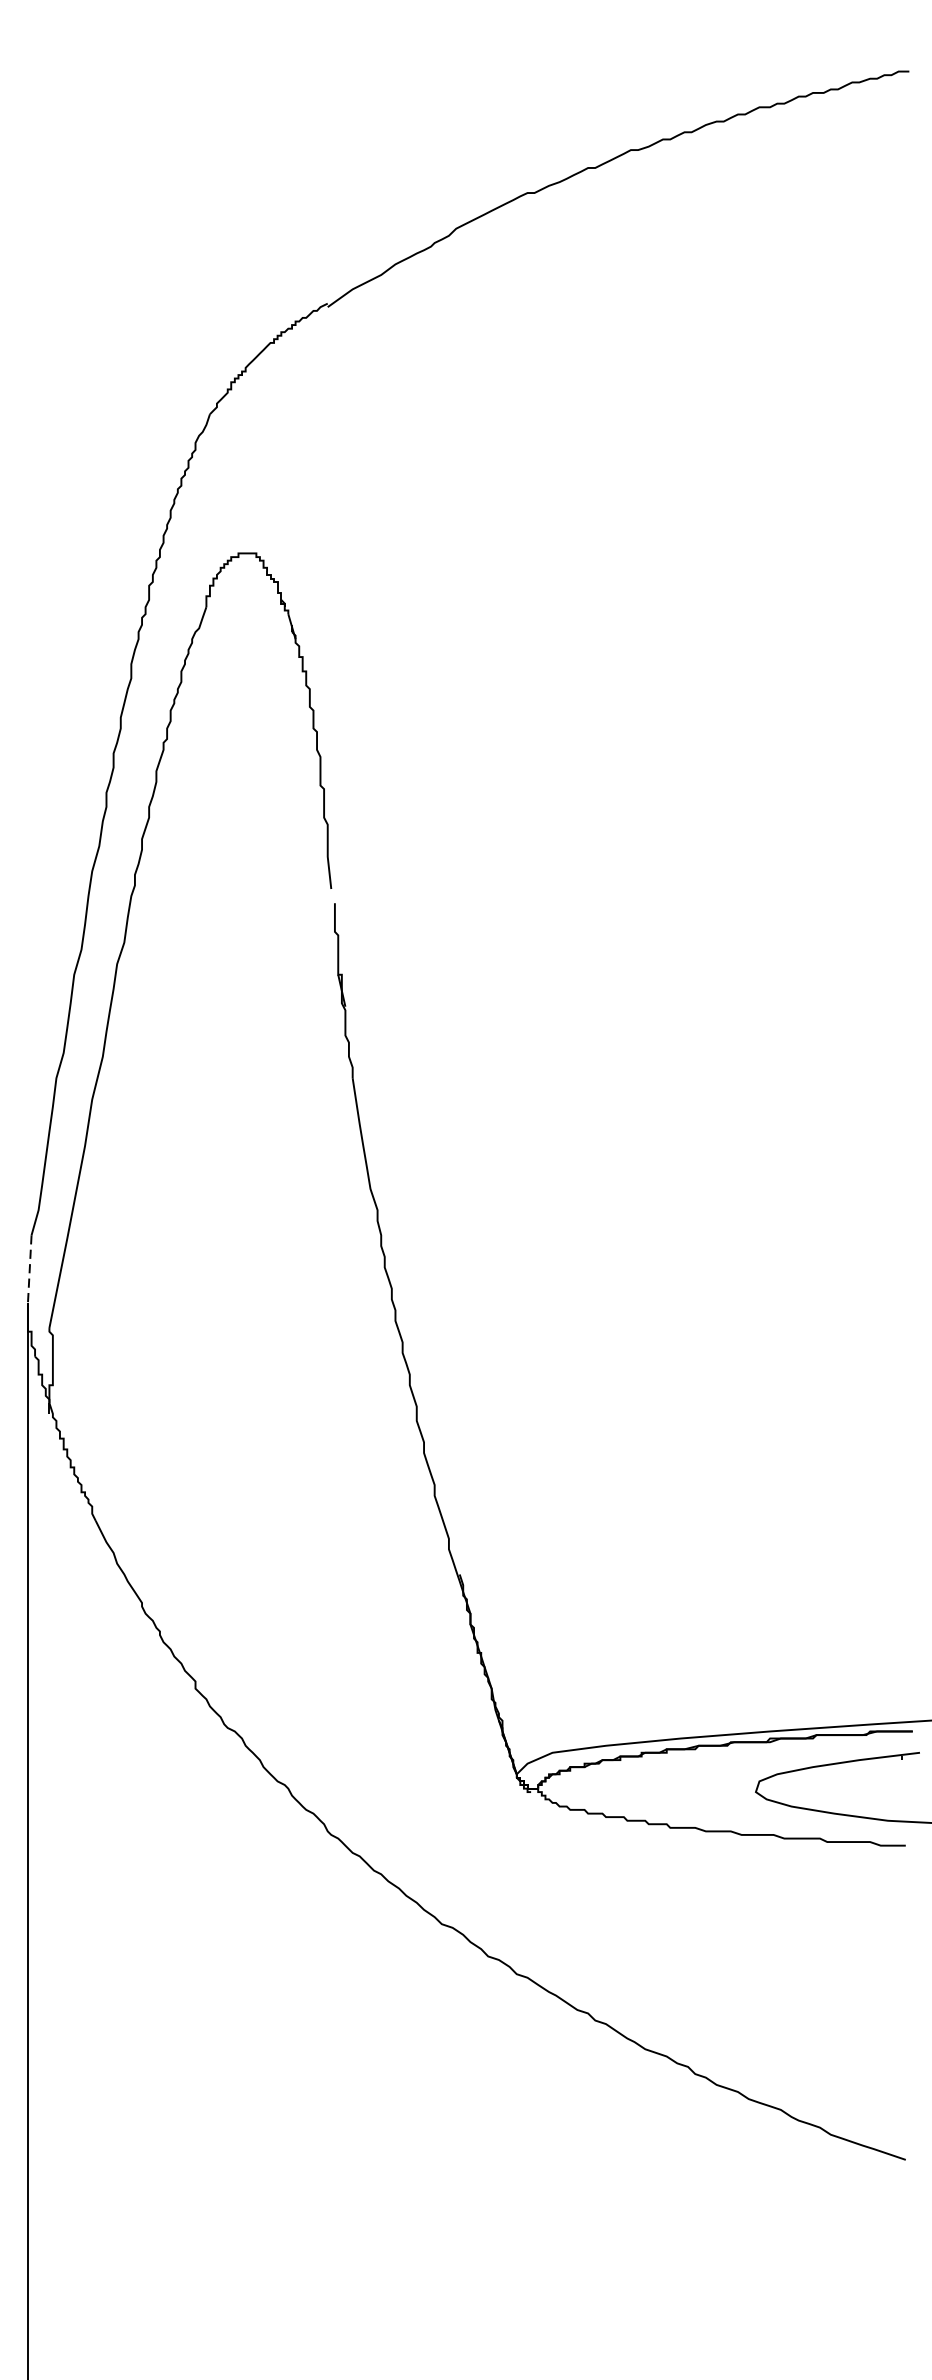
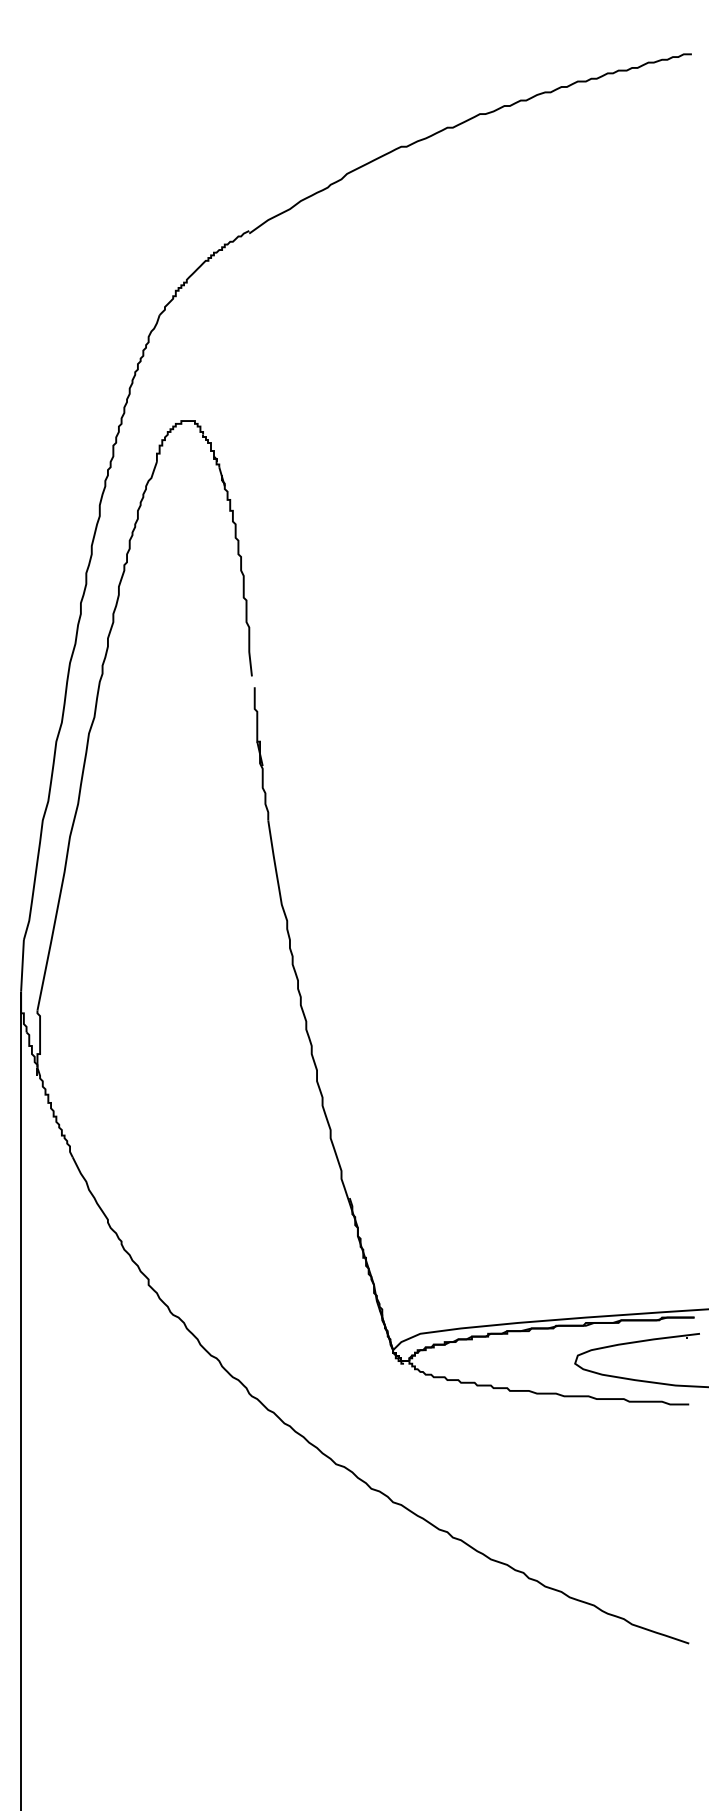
line: (29, 1268) -> (22, 965), dashed -> solid

